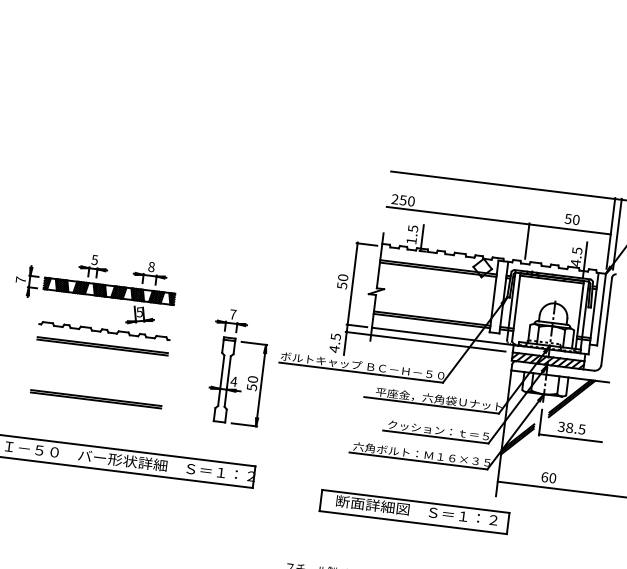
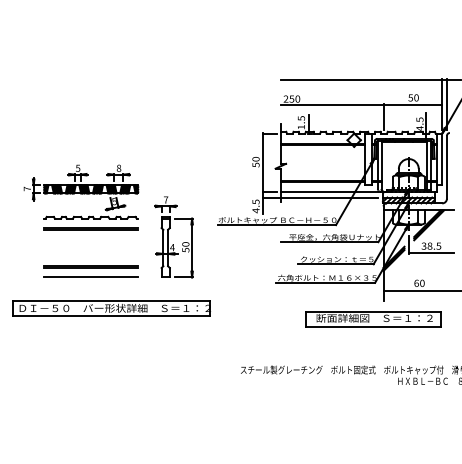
part: (237, 367) -> (173, 237), moved
line: (94, 413) -> (91, 277), added
part: (415, 512) -> (373, 319), moved

